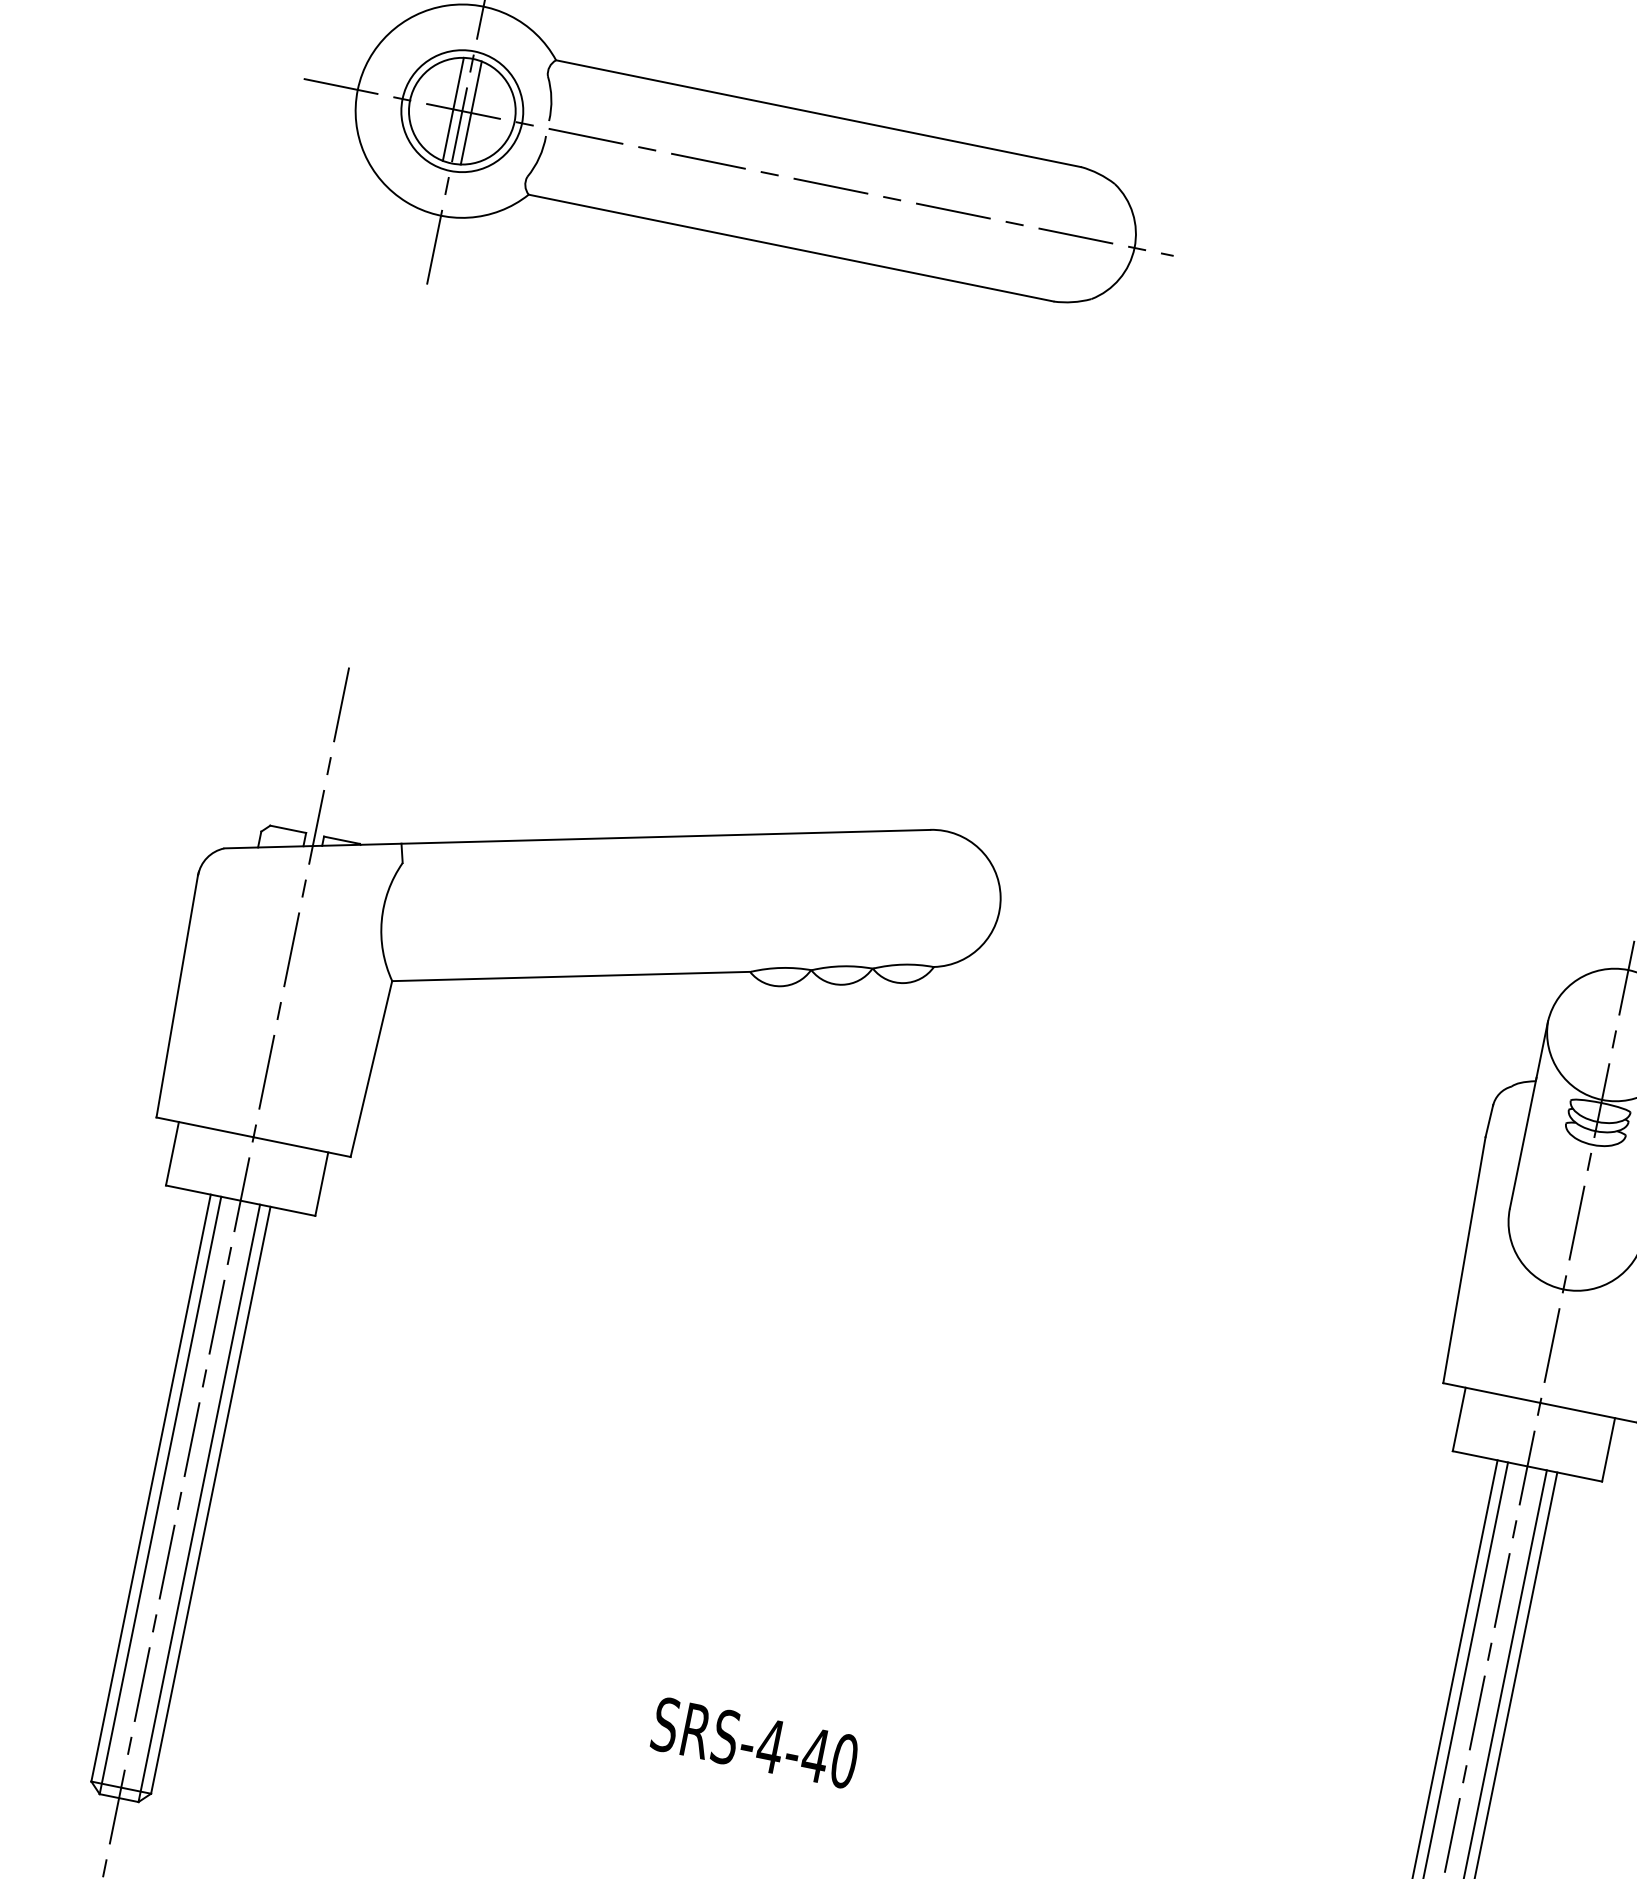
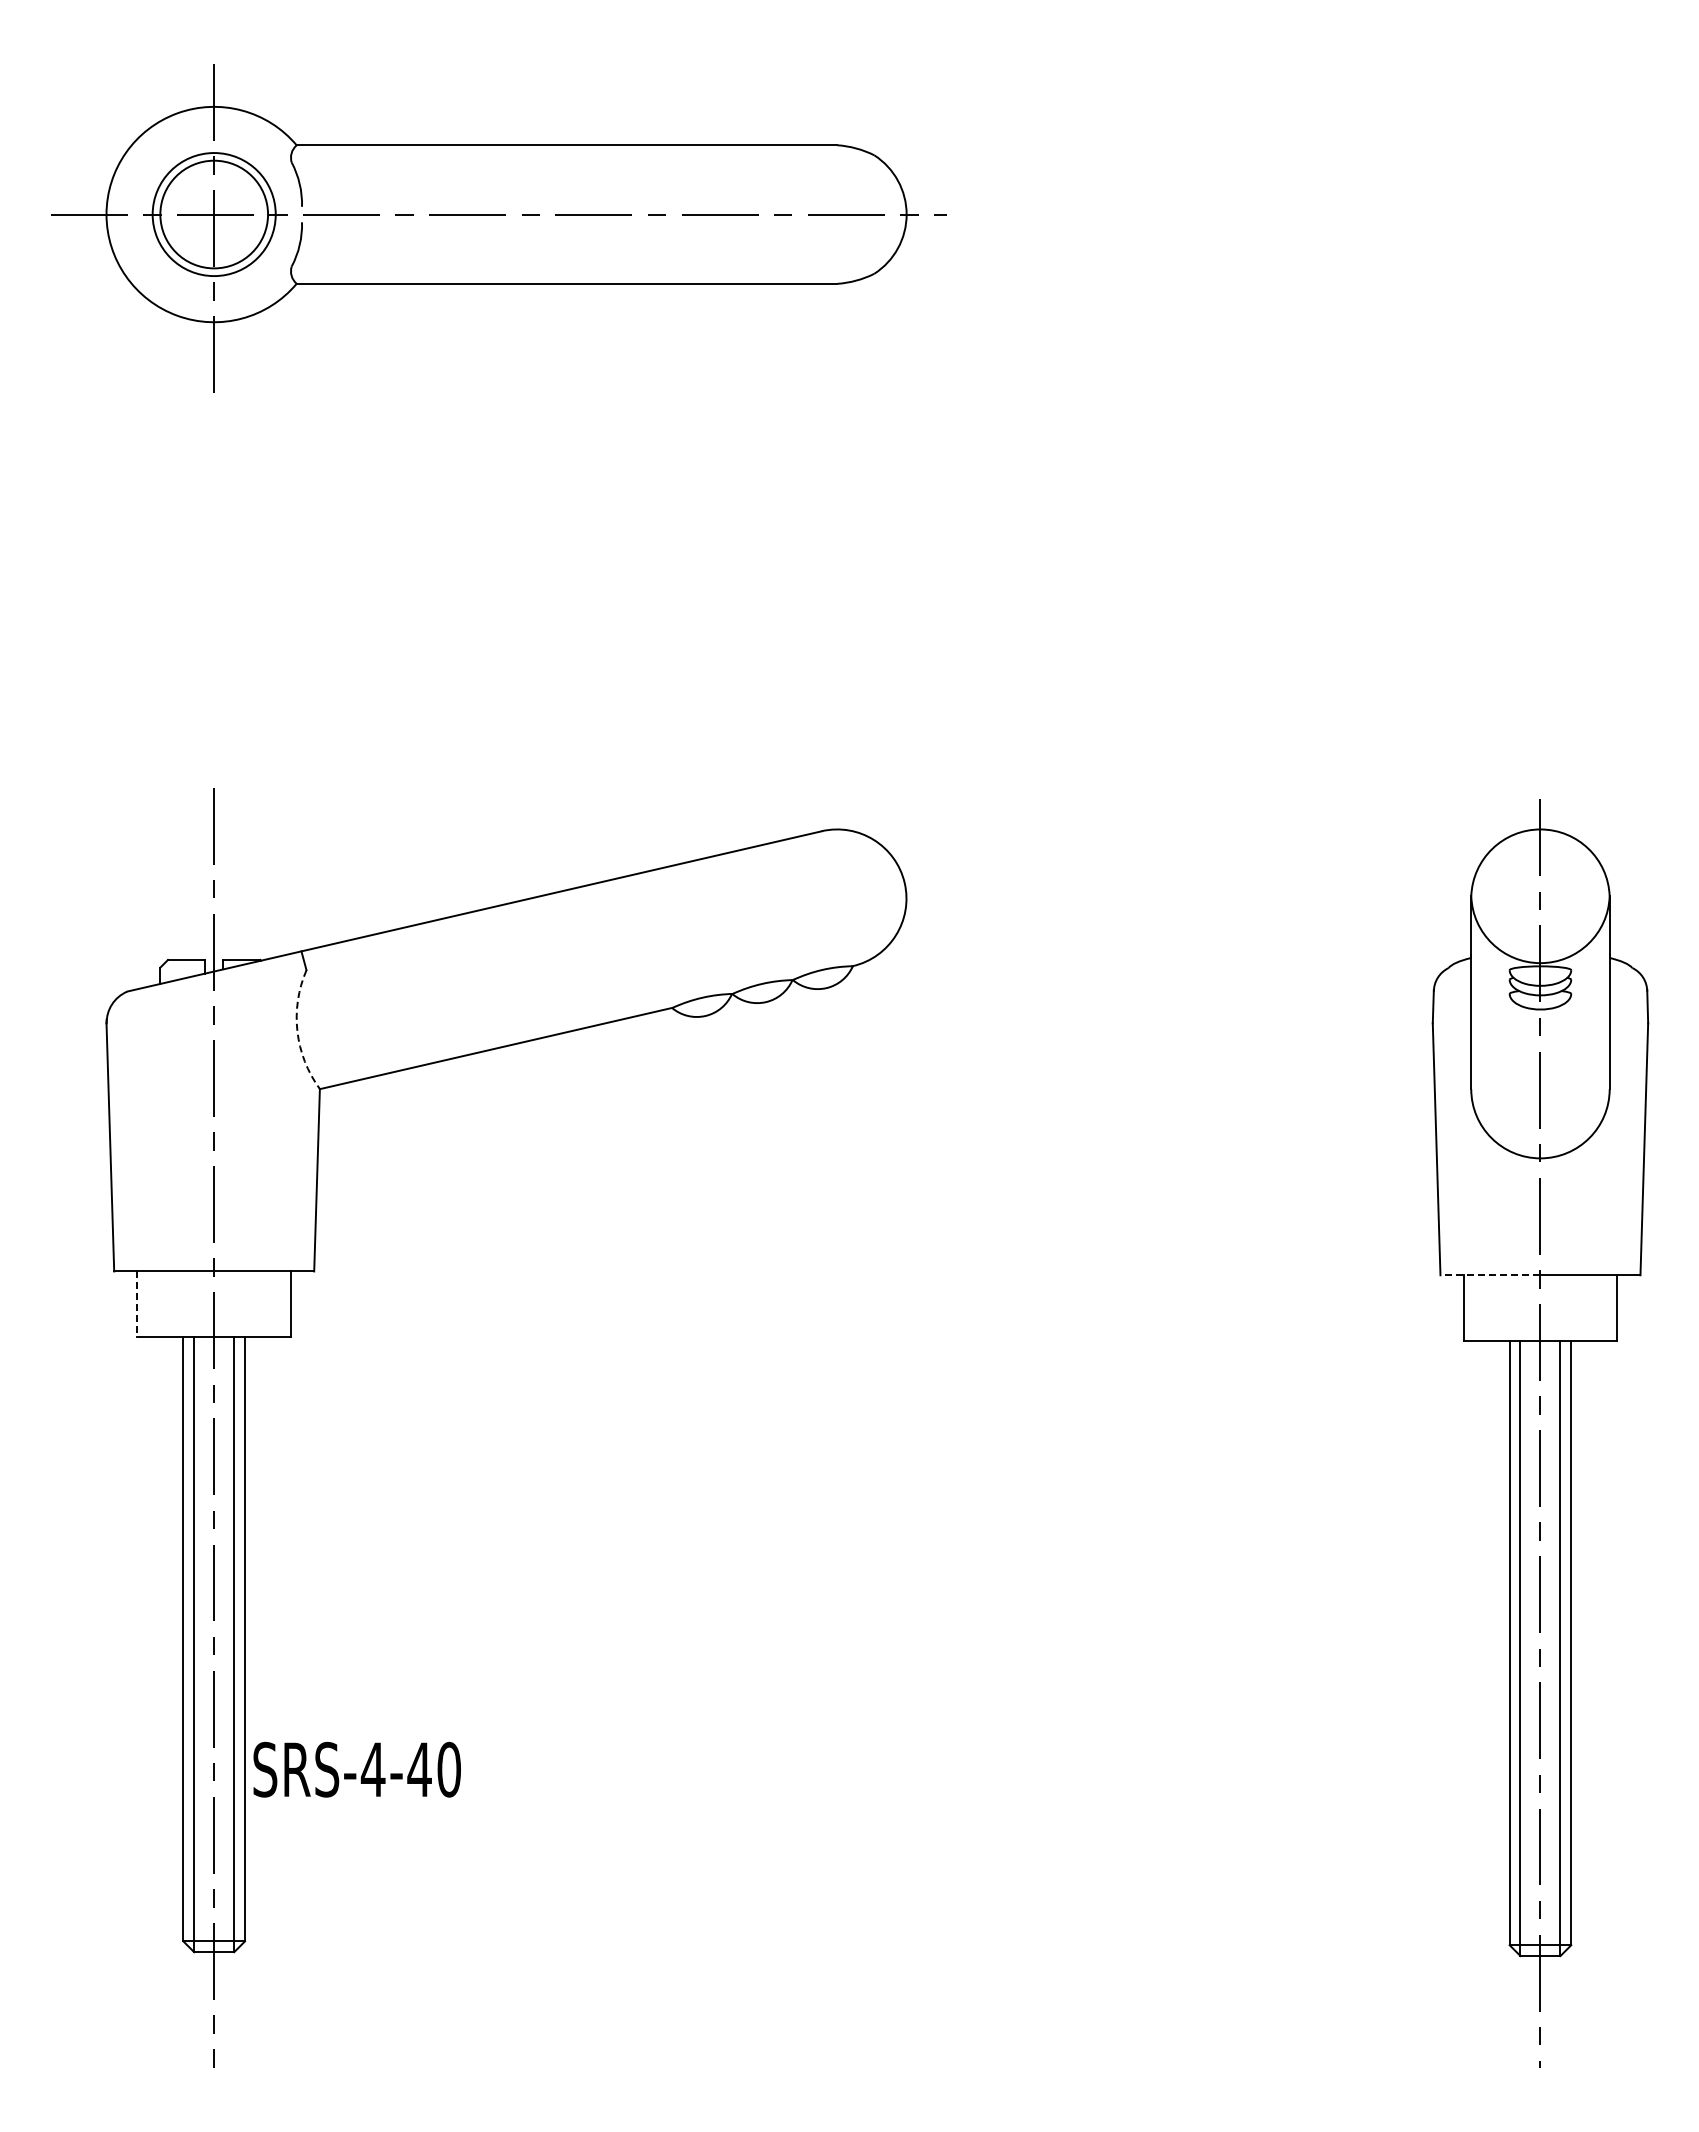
line: (452, 109) -> (204, 214), removed
line: (471, 112) -> (223, 214), removed
arc: (381, 920) -> (297, 1031), solid -> dashed
line: (172, 1154) -> (137, 1304), solid -> dashed
line: (1491, 1393) -> (1490, 1275), solid -> dashed
text: (754, 1742) -> (356, 1769), moved

